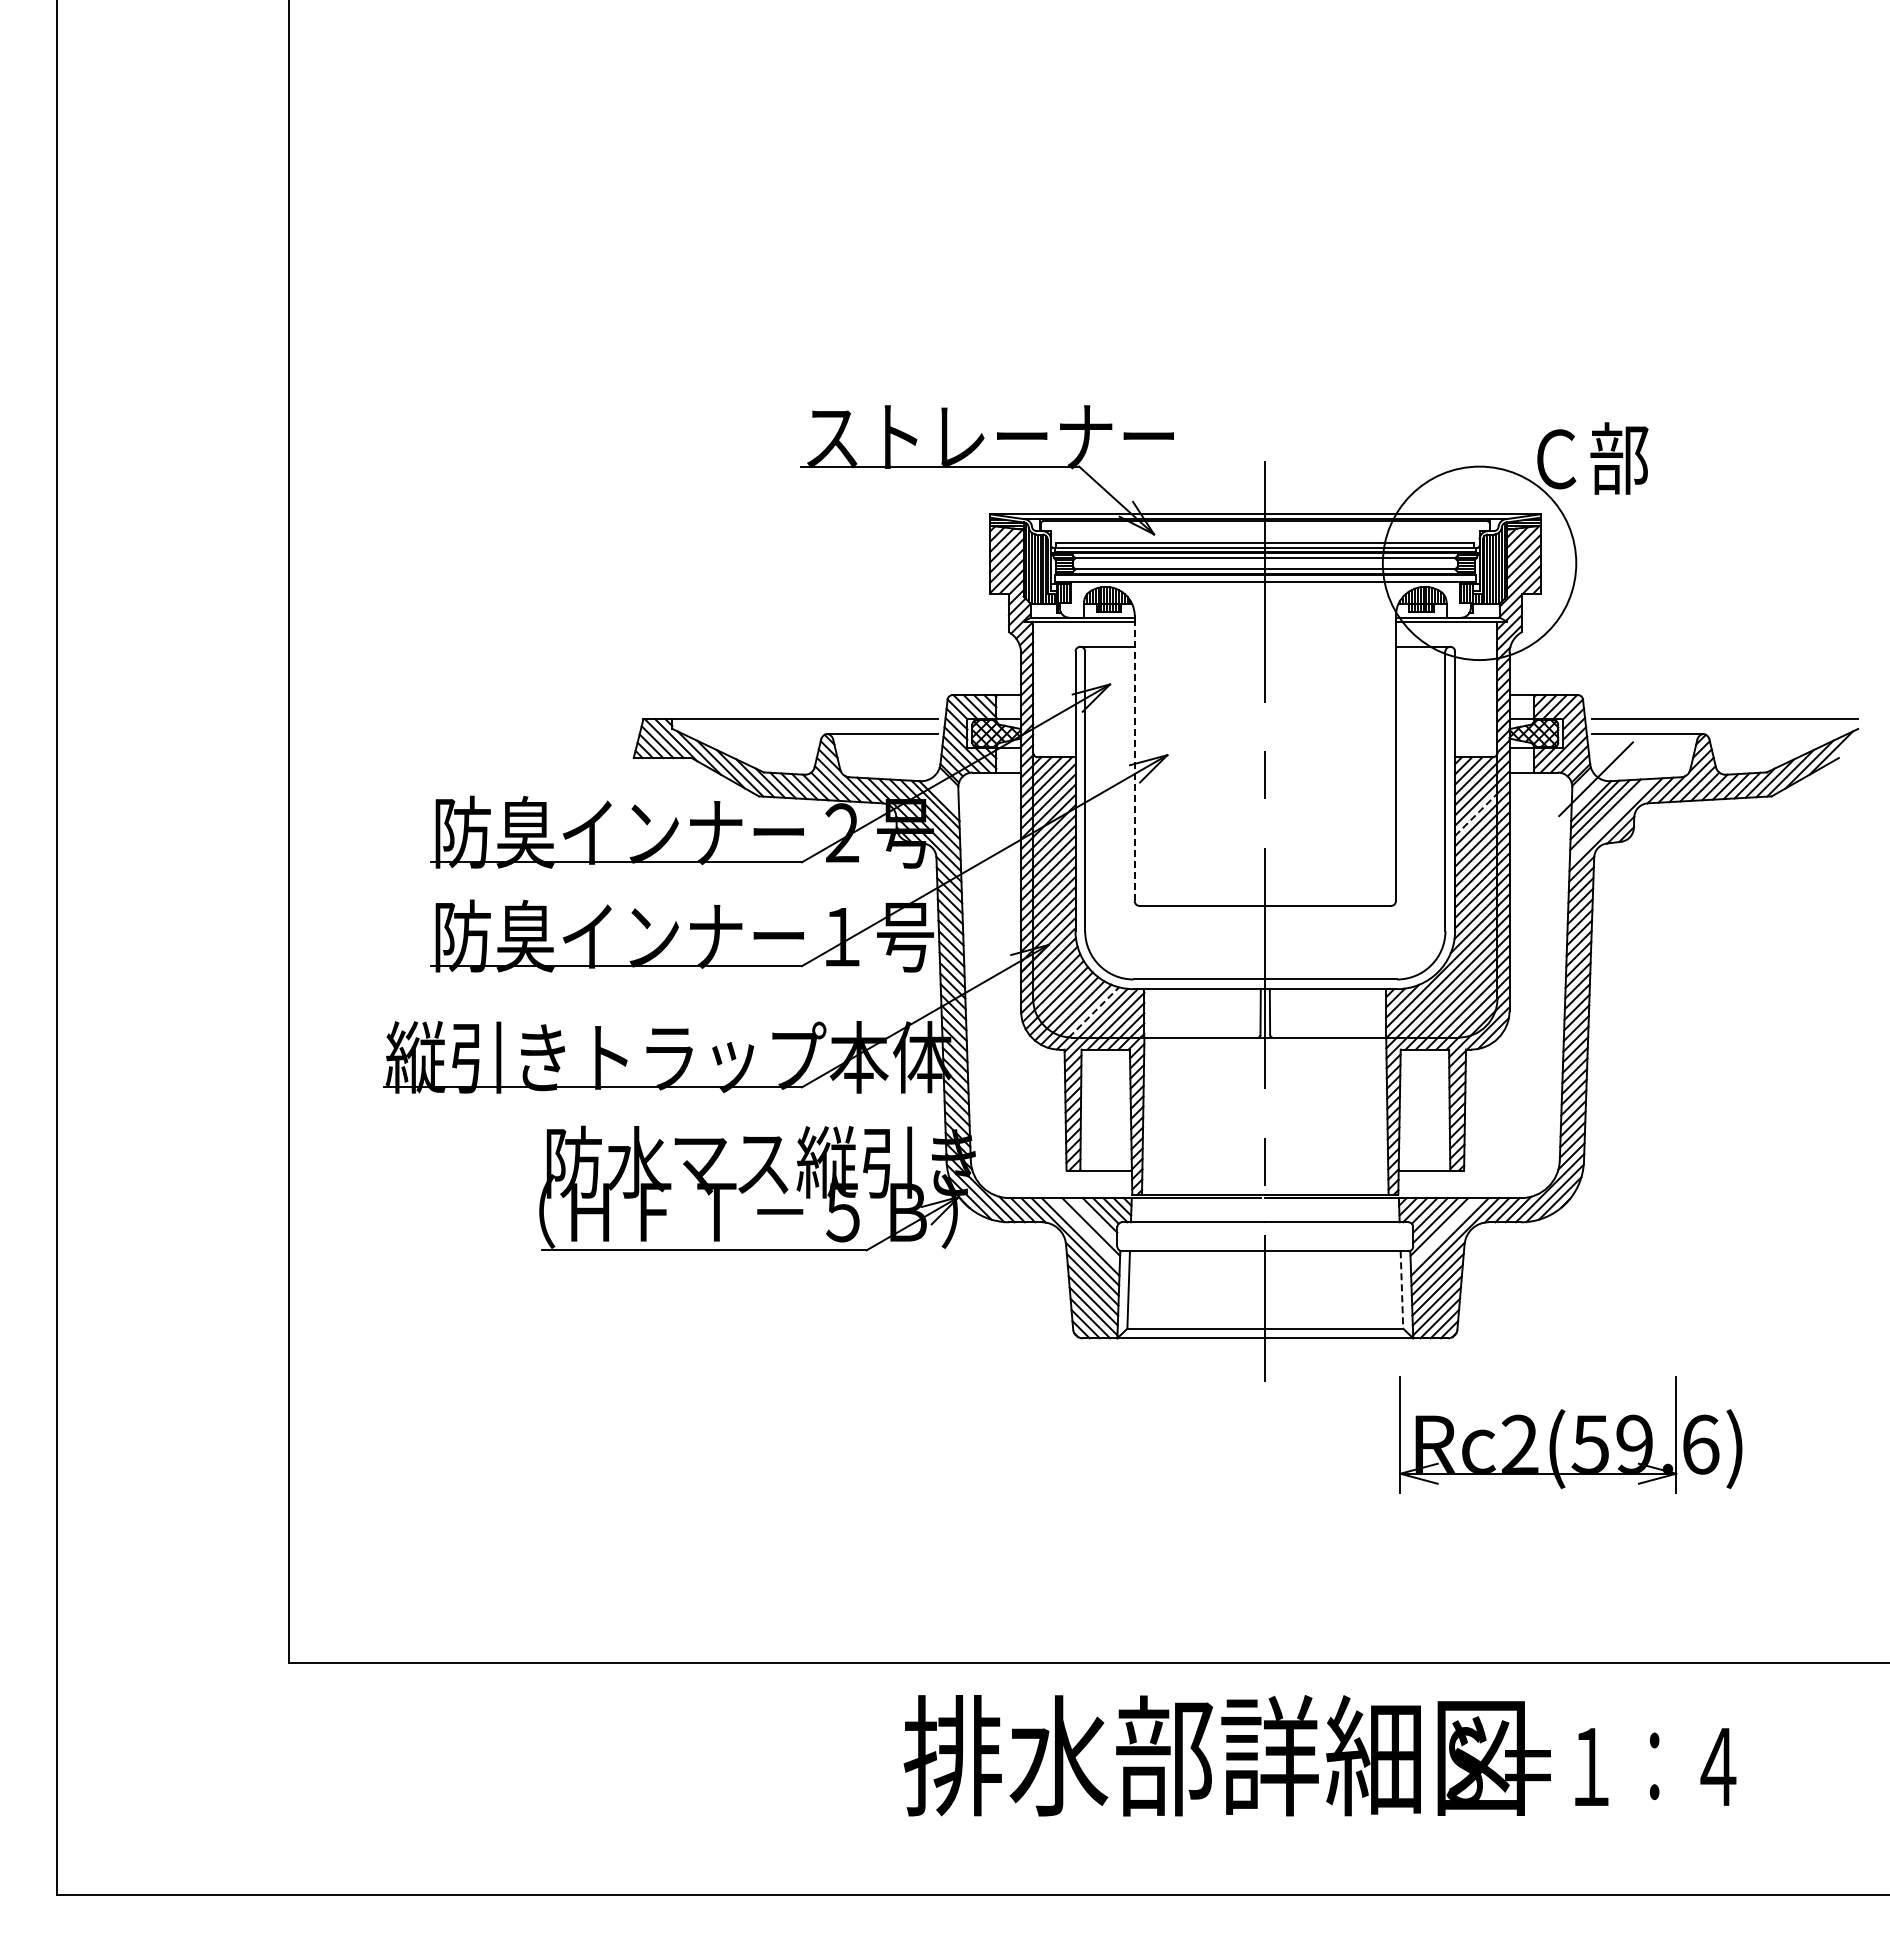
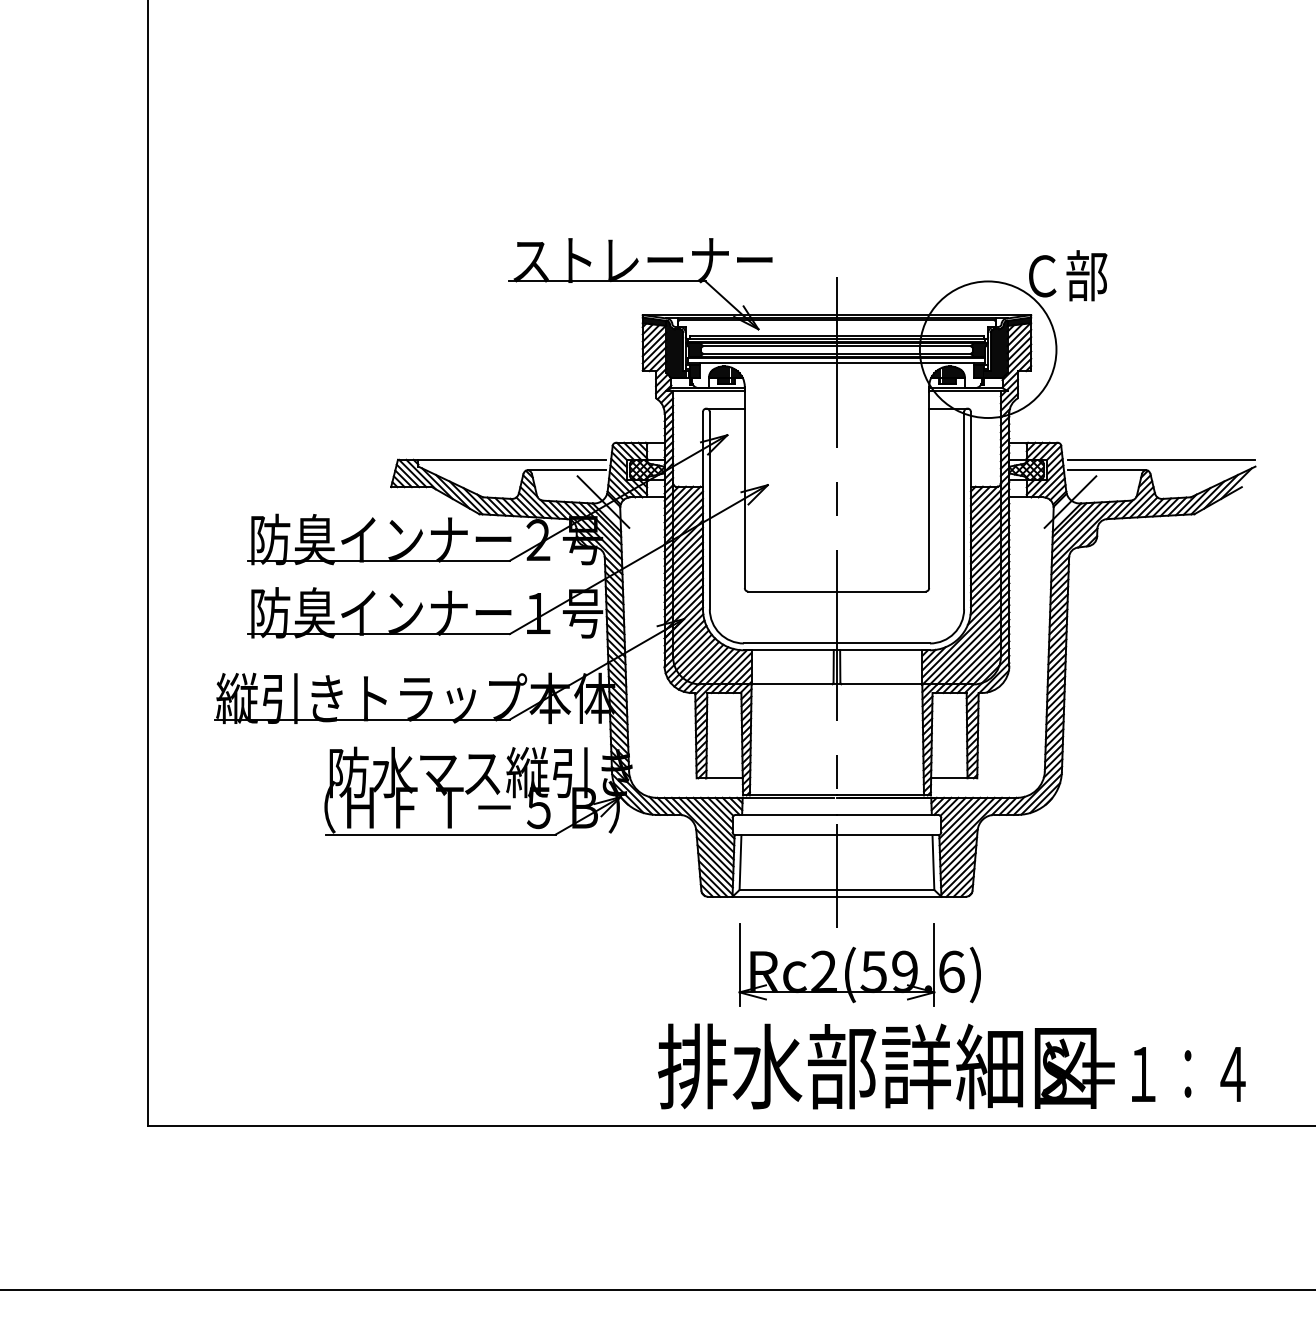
line: (1134, 758) -> (744, 487), dashed -> solid
line: (934, 778) -> (603, 501), added
line: (1476, 814) -> (986, 527), dashed -> solid
line: (1610, 819) -> (1080, 530), added
line: (1094, 1012) -> (716, 666), dashed -> solid
line: (1094, 1220) -> (716, 813), added
line: (1085, 1231) -> (710, 821), added
line: (1444, 1231) -> (963, 821), added
line: (1401, 1290) -> (933, 863), dashed -> solid
part: (1570, 1434) -> (859, 964), moved
text: (1319, 1755) -> (951, 1066), moved

